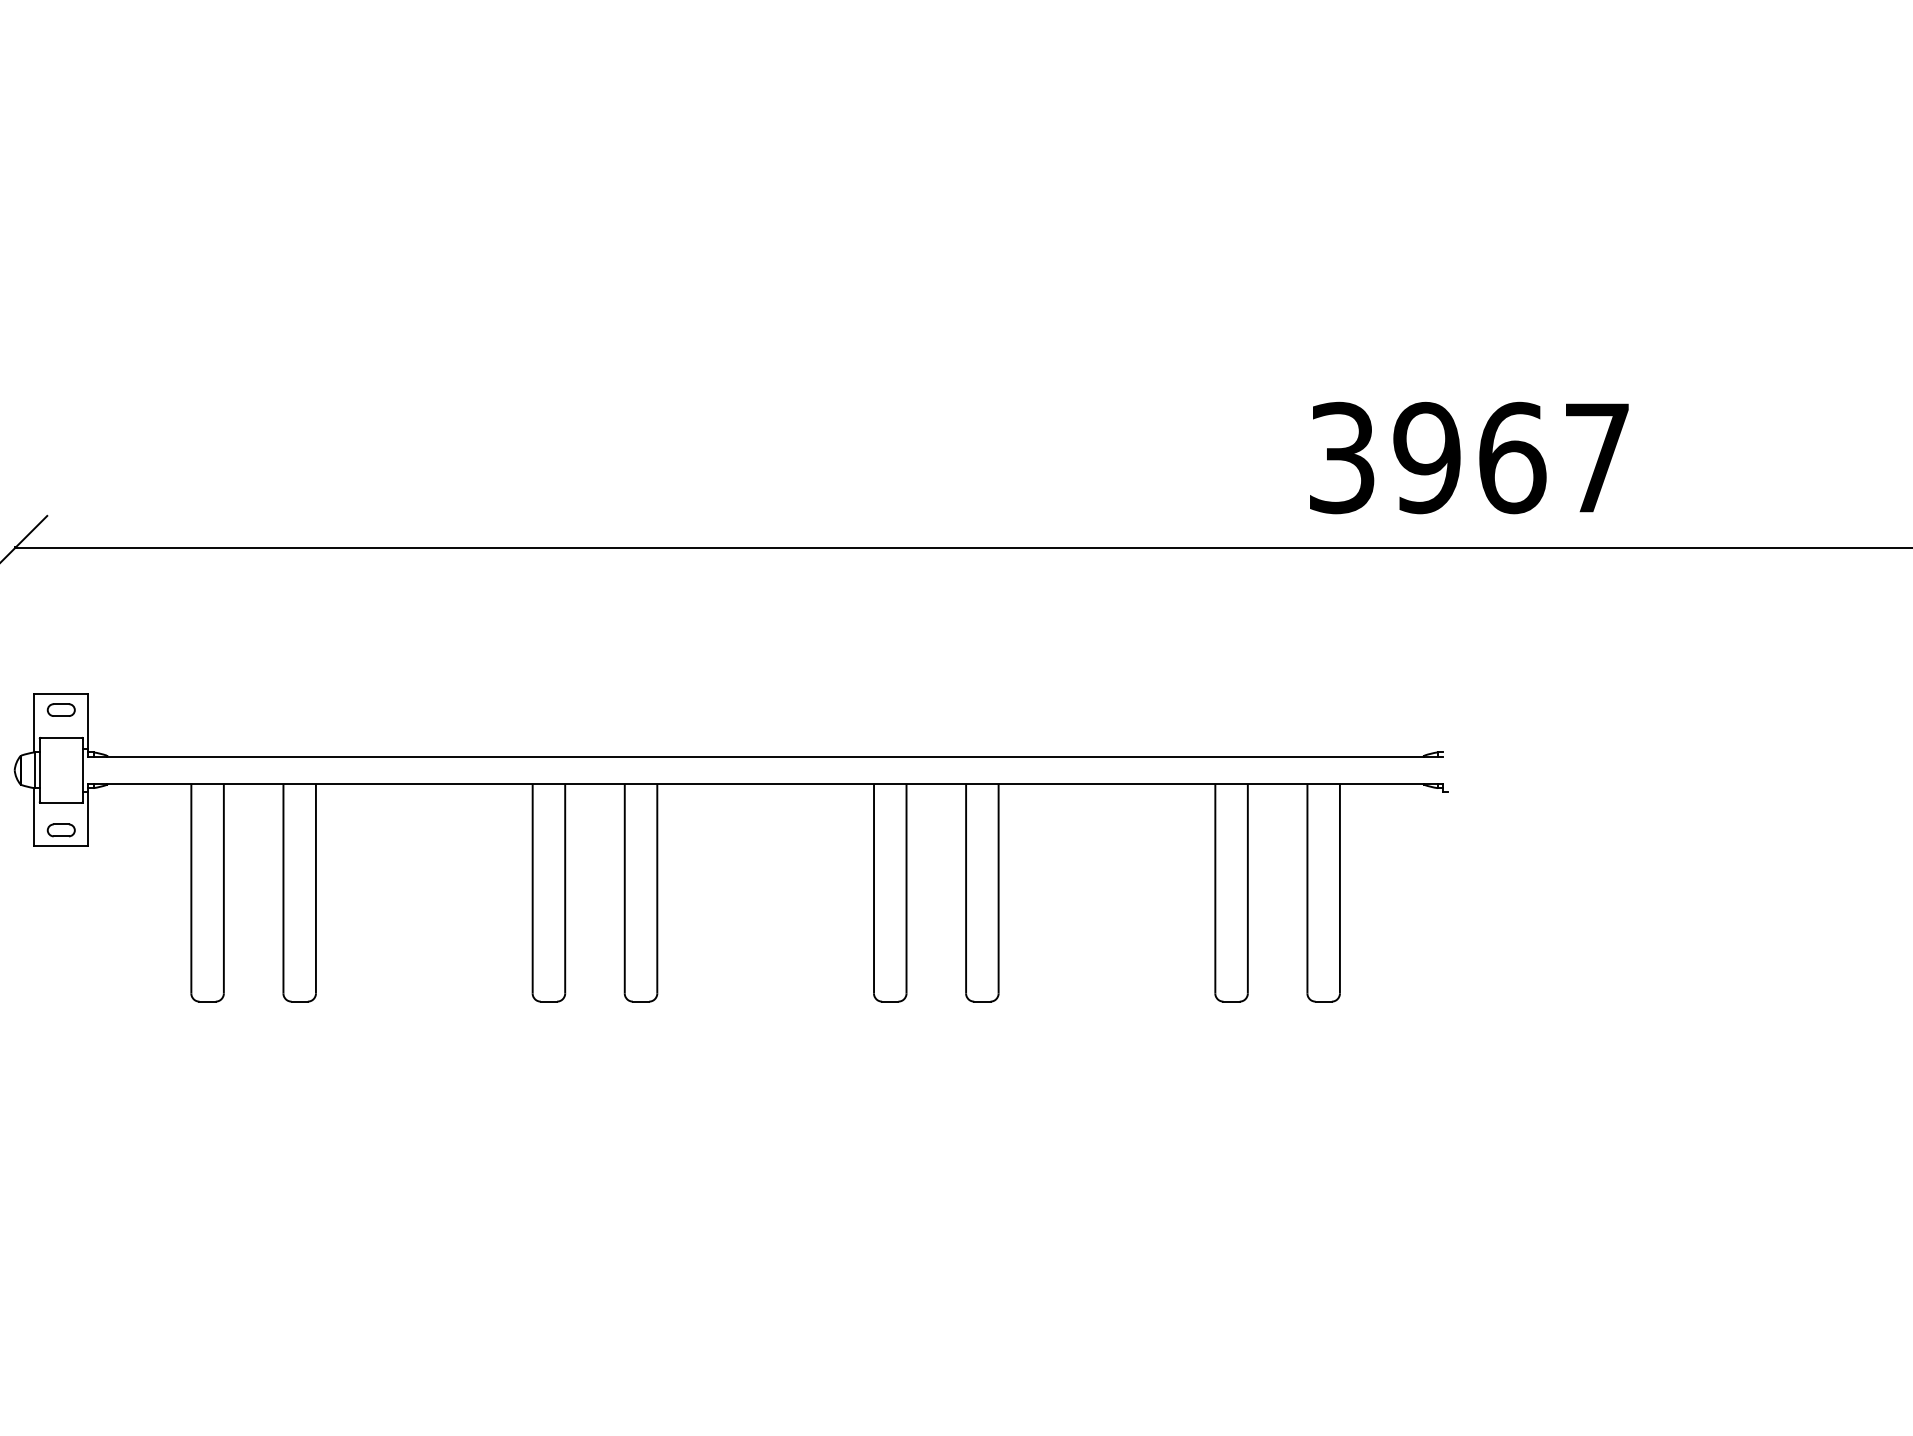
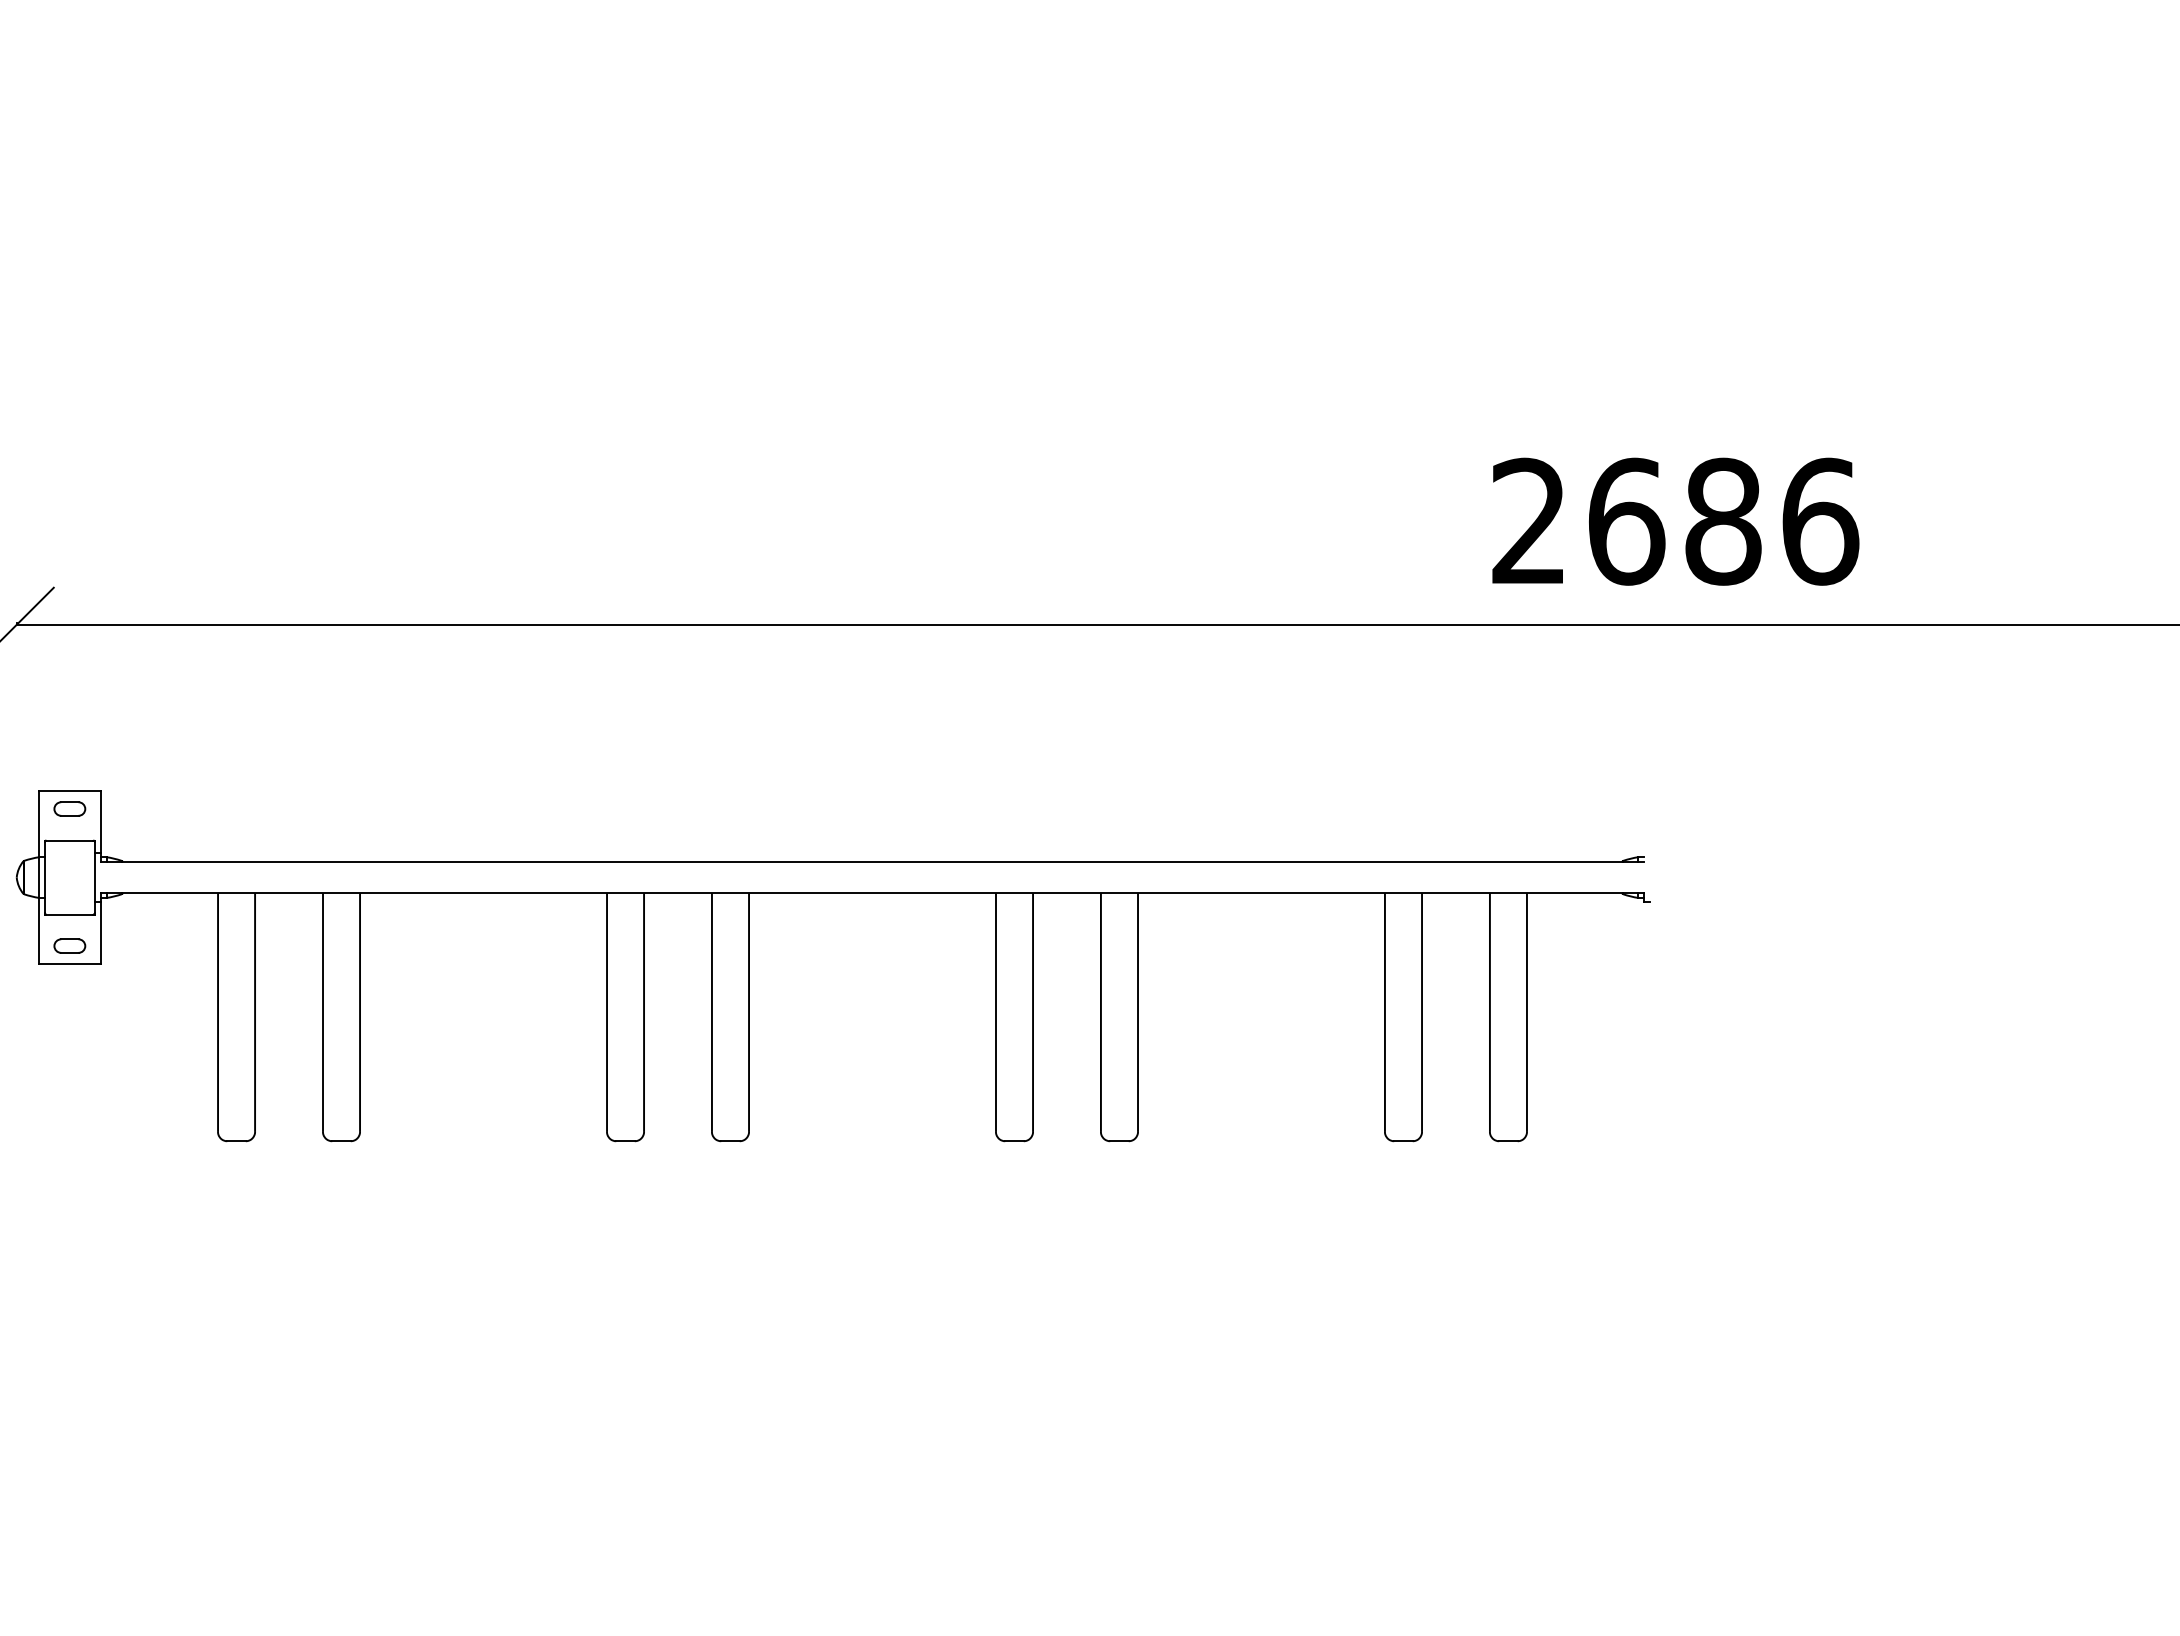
text: (1470, 457) -> (1675, 521), 3967 -> 2686

